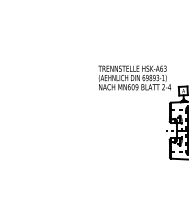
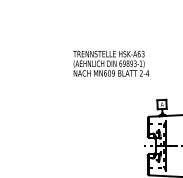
text: (134, 77) -> (110, 63), moved

